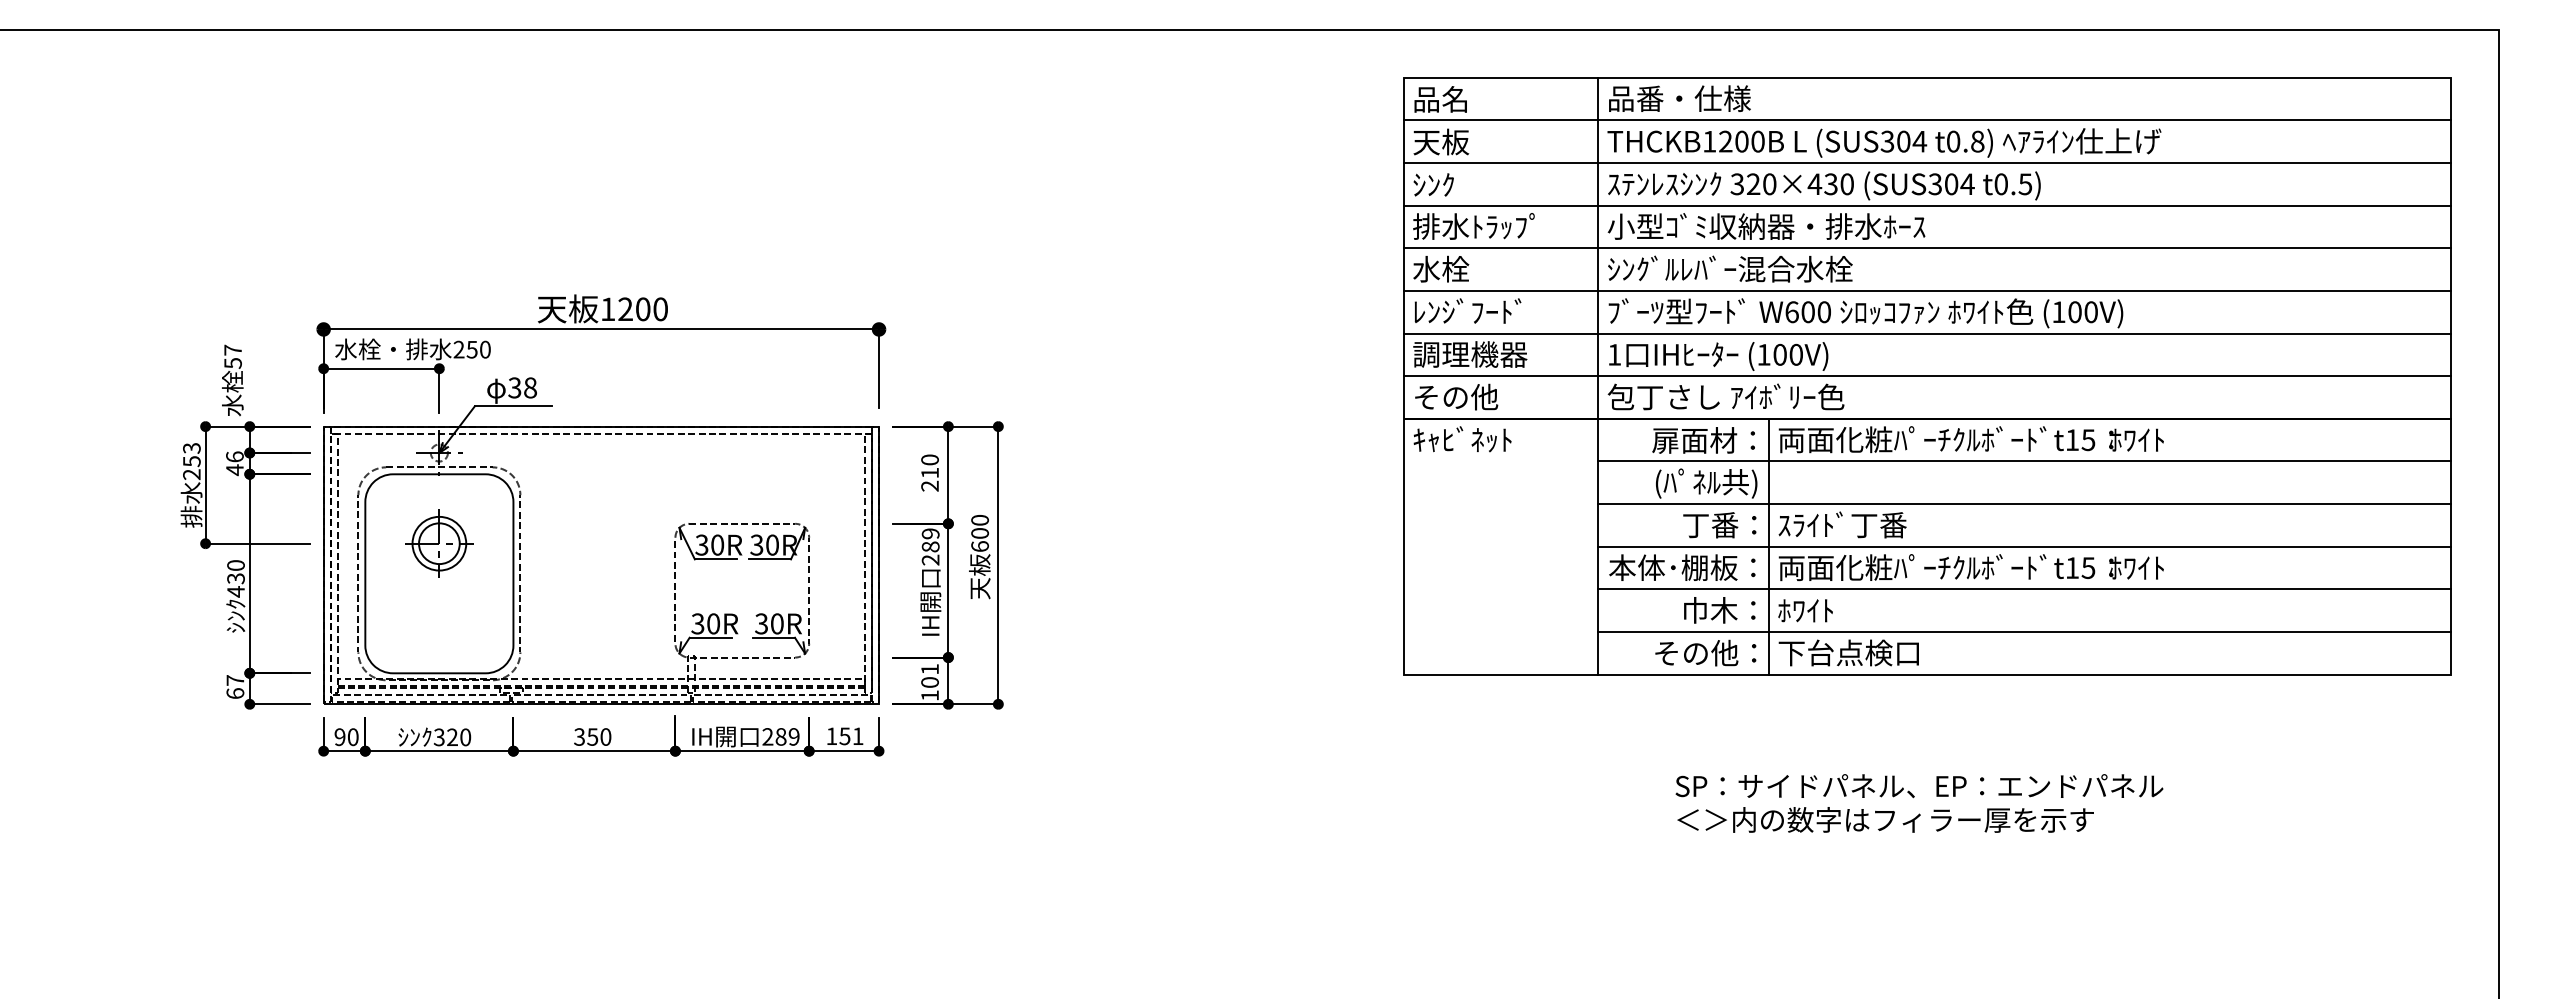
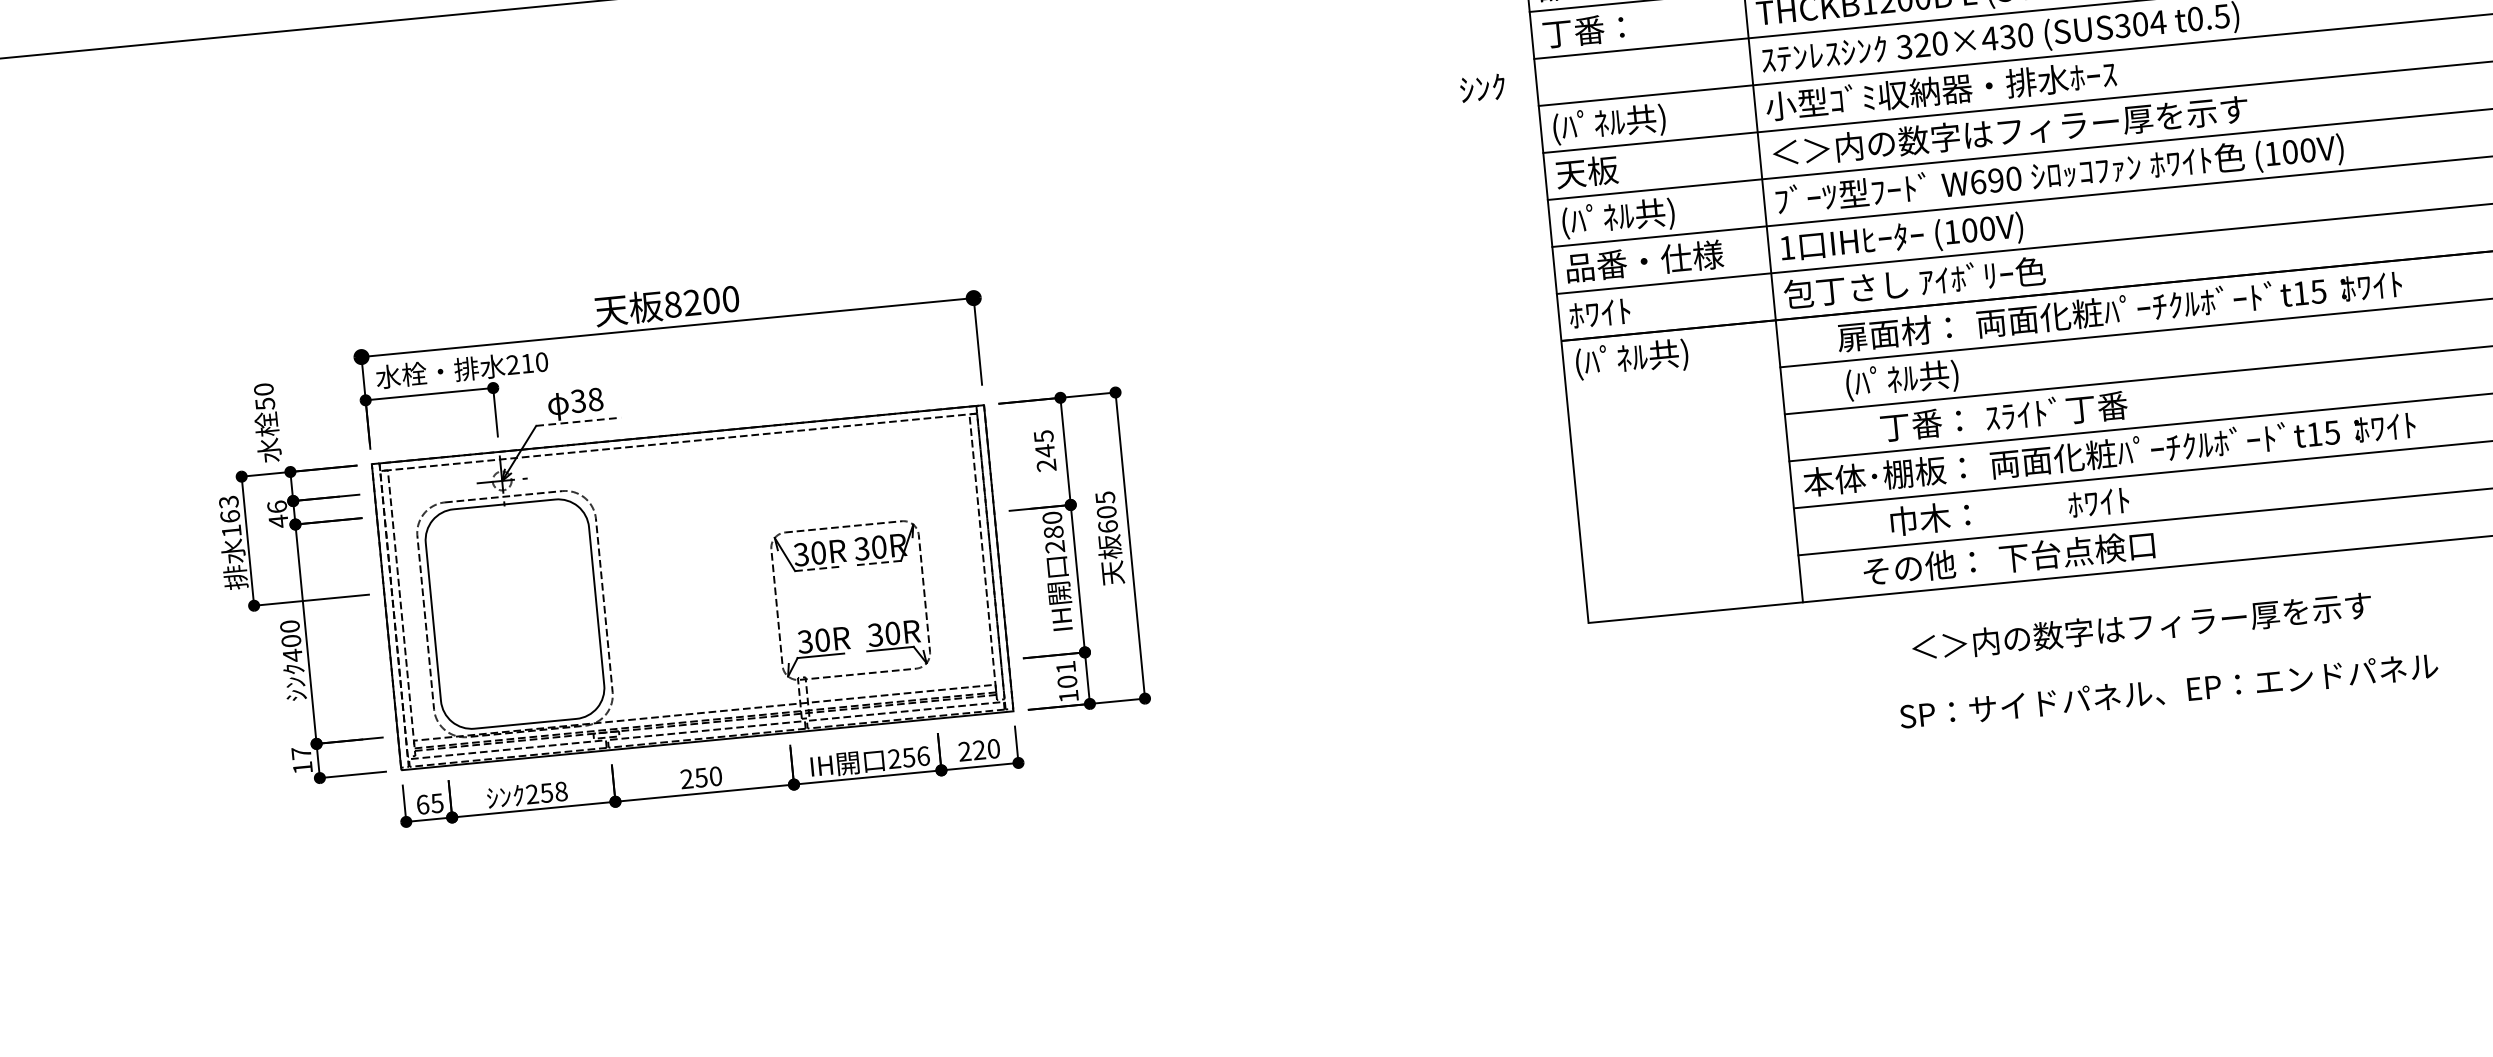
text: (1449, 141) -> (1582, 30), 天板 -> 丁番：
text: (1433, 184) -> (1482, 87), moved
text: (1473, 228) -> (1618, 123), 排水ﾄﾗｯﾌﾟ -> (ﾊﾟﾈﾙ共)
text: (1441, 268) -> (1587, 171), 水栓 -> 天板
text: (1824, 268) -> (2009, 130), ｼﾝｸﾞﾙﾚﾊﾞｰ混合水栓 -> ＜＞内の数字はフィラー厚を示す
text: (608, 309) -> (673, 304), 1200 -> 8200
text: (1807, 312) -> (1995, 180), W600 -> W690
text: (1467, 313) -> (1620, 218), ﾚﾝｼﾞﾌｰﾄﾞ -> (ﾊﾟﾈﾙ共)
text: (232, 349) -> (263, 388), 57 -> 50
text: (471, 349) -> (526, 363), 250 -> 210
text: (1484, 354) -> (1643, 261), 調理機器 -> 品番・仕様
text: (1455, 396) -> (1616, 310), その他 -> ﾎﾜｲﾄ
line: (513, 406) -> (578, 421), solid -> dashed
text: (1464, 441) -> (1630, 359), ｷｬﾋﾞﾈｯﾄ -> (ﾊﾟﾈﾙ共)
text: (929, 466) -> (1043, 443), 210 -> 245
text: (191, 468) -> (230, 524), 253 -> 163
text: (979, 520) -> (1104, 498), 600 -> 605
text: (930, 533) -> (1052, 517), 289 -> 280
part: (439, 543) -> (511, 580), removed
line: (1768, 546) -> (1977, 442), removed
line: (716, 559) -> (818, 568), solid -> dashed
line: (769, 559) -> (877, 563), solid -> dashed
text: (235, 578) -> (290, 640), 430 -> 400
text: (1805, 610) -> (2098, 502), moved
text: (235, 693) -> (302, 767), 67 -> 17
text: (579, 736) -> (686, 778), 350 -> 250
text: (787, 736) -> (916, 756), 289 -> 256
text: (844, 736) -> (978, 750), 151 -> 220
text: (346, 737) -> (429, 804), 90 -> 65
text: (452, 737) -> (546, 793), 320 -> 258
text: (1885, 819) -> (2141, 626), moved

